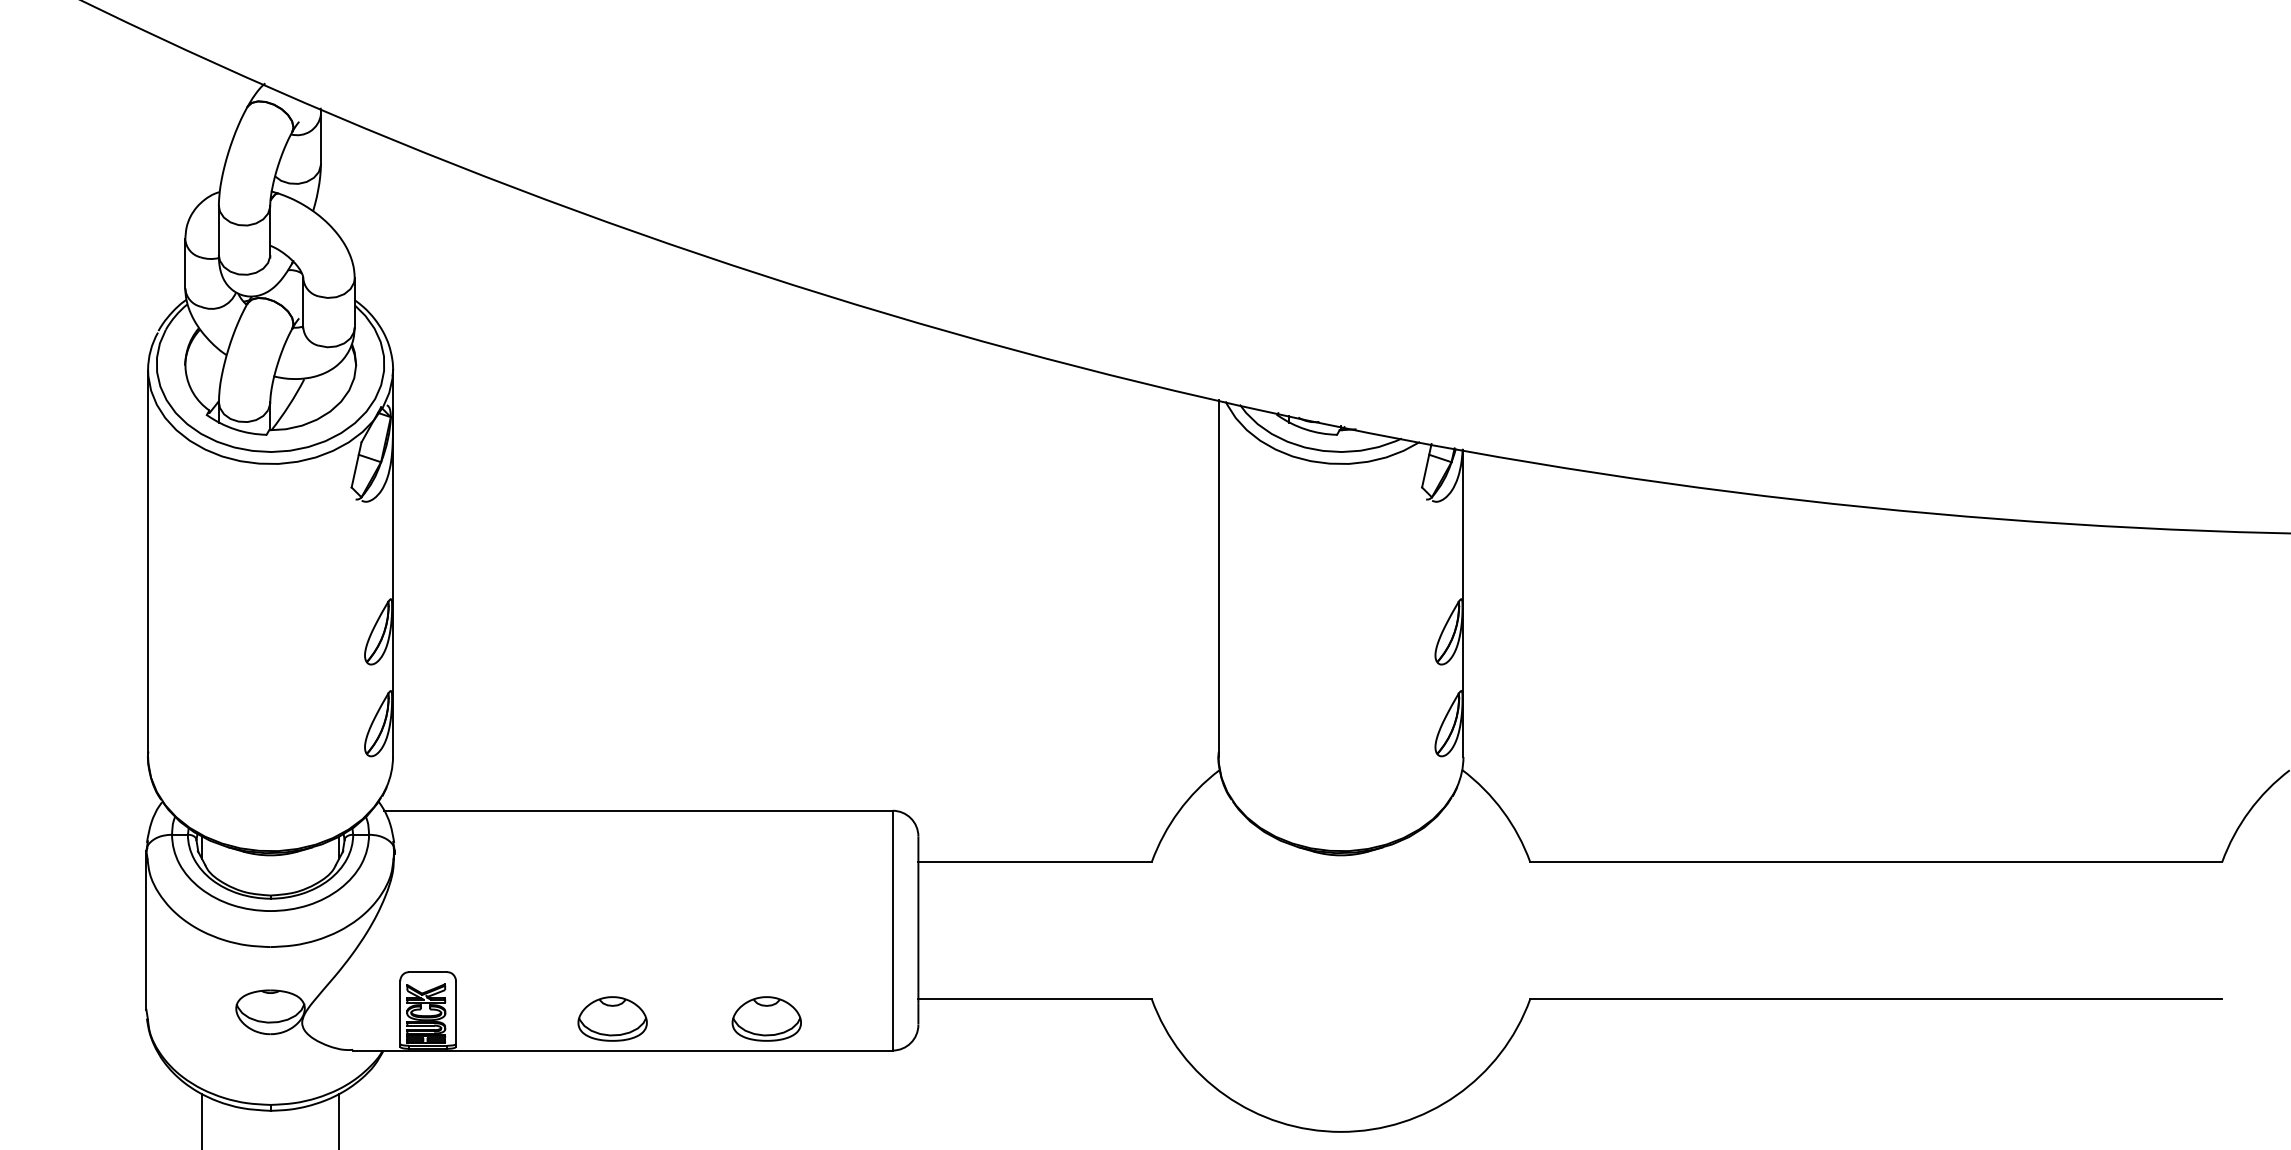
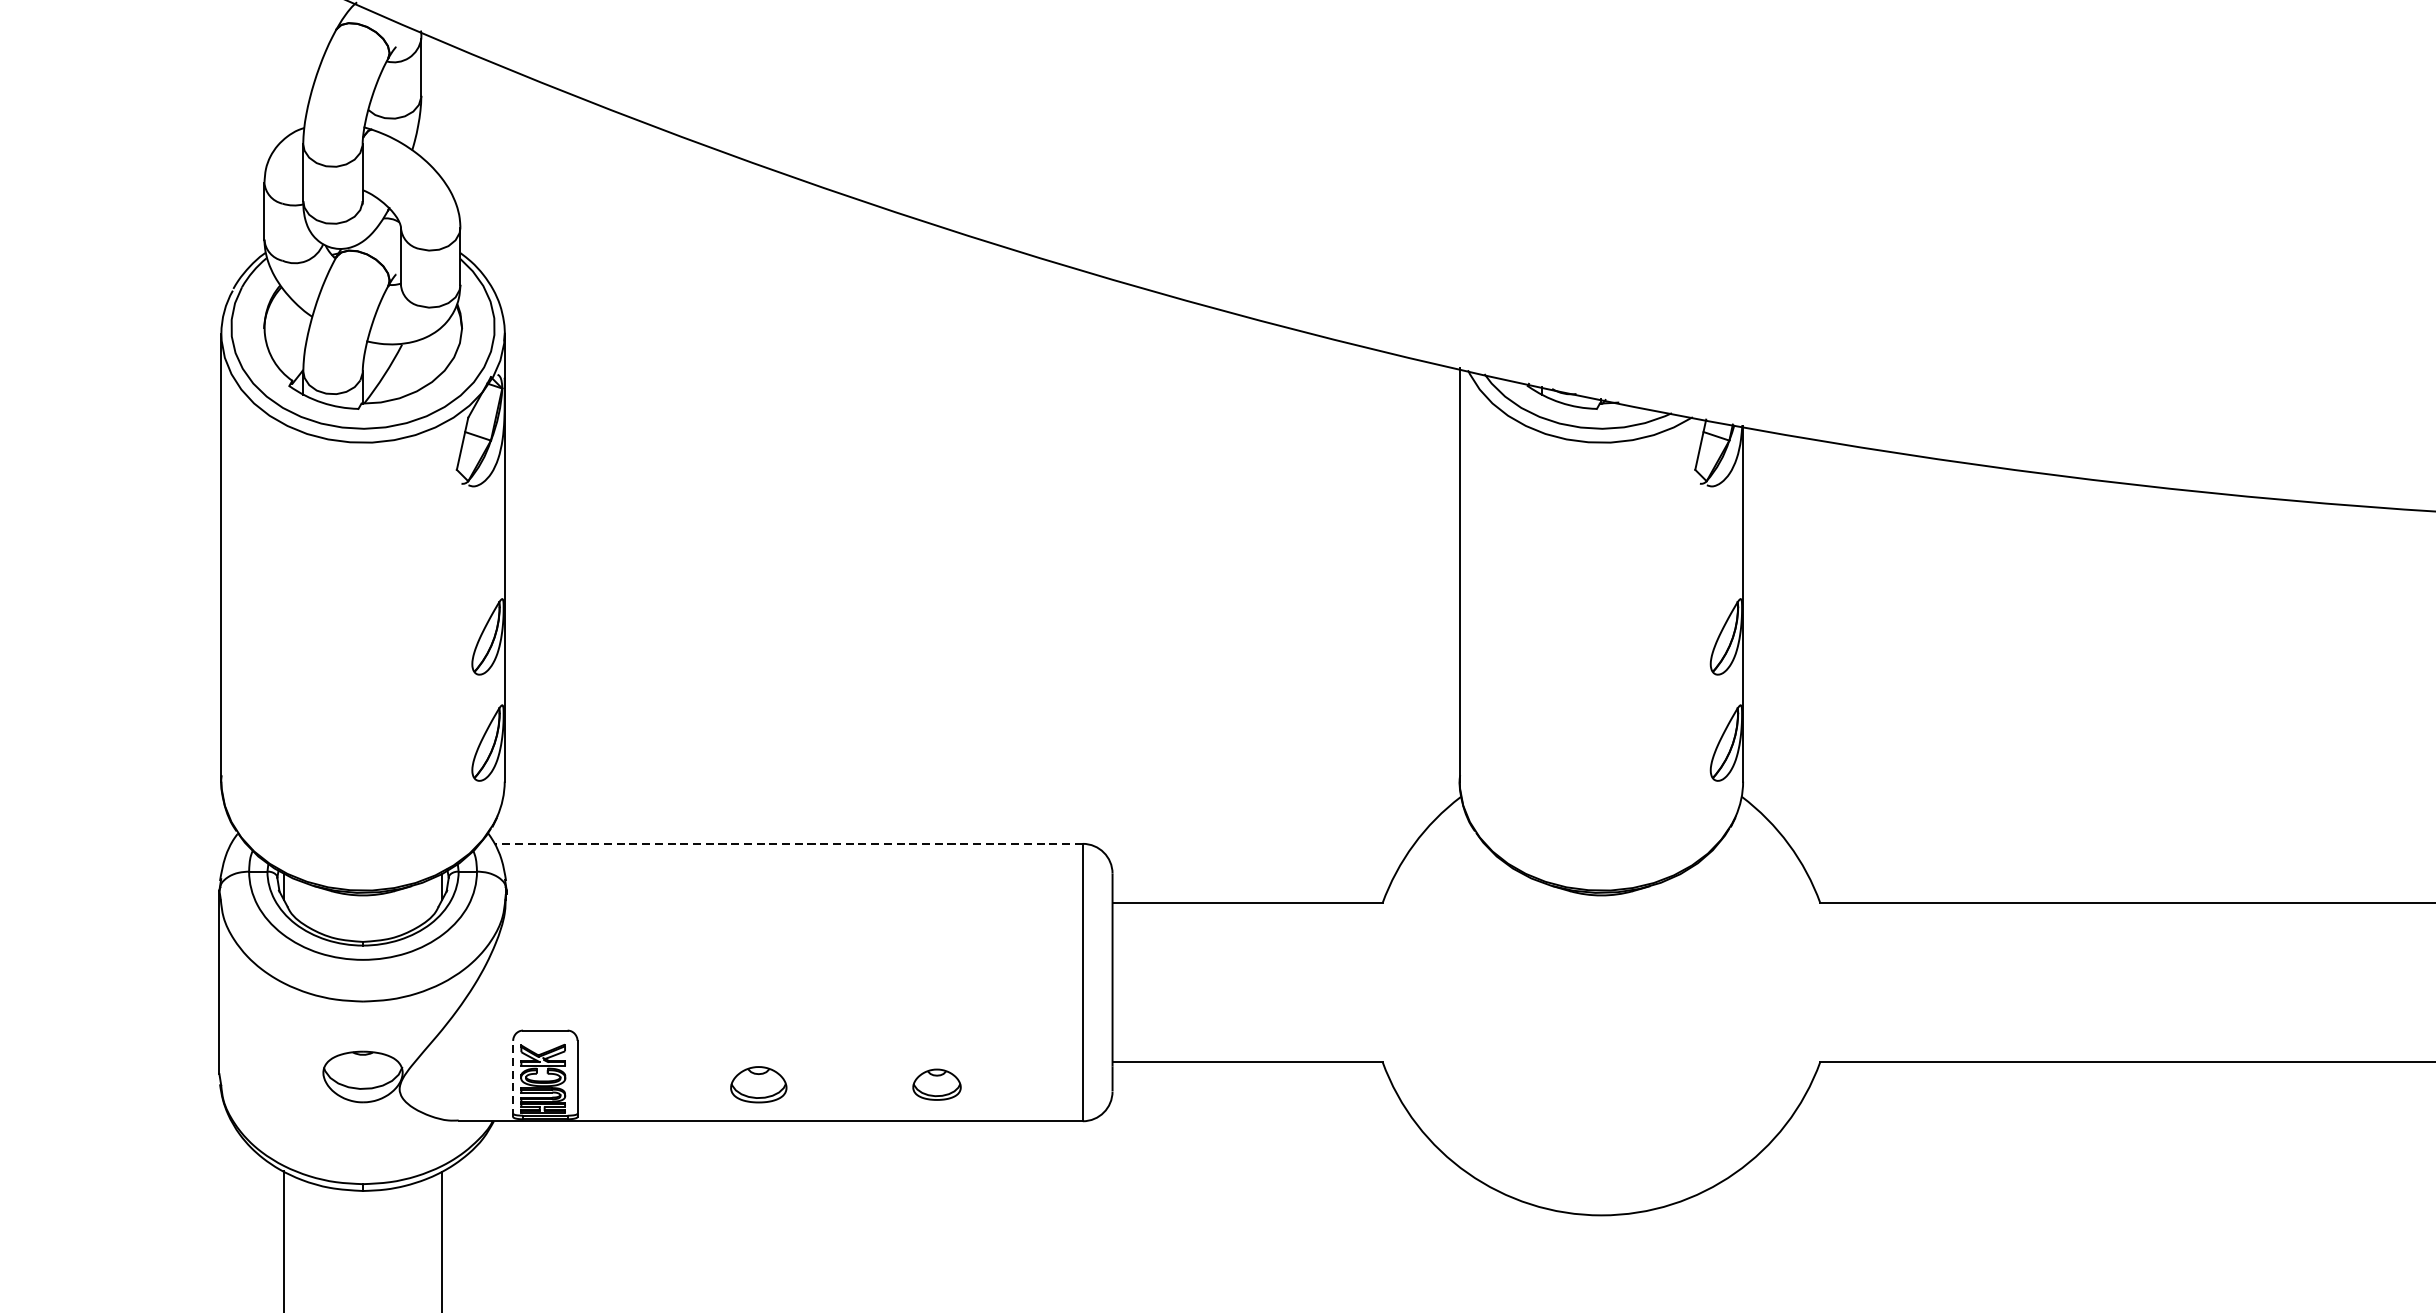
line: (638, 810) -> (788, 843), solid -> dashed
line: (400, 1013) -> (513, 1078), solid -> dashed
part: (612, 1018) -> (758, 1084), size x0.7
part: (766, 1018) -> (936, 1084), size x0.6

